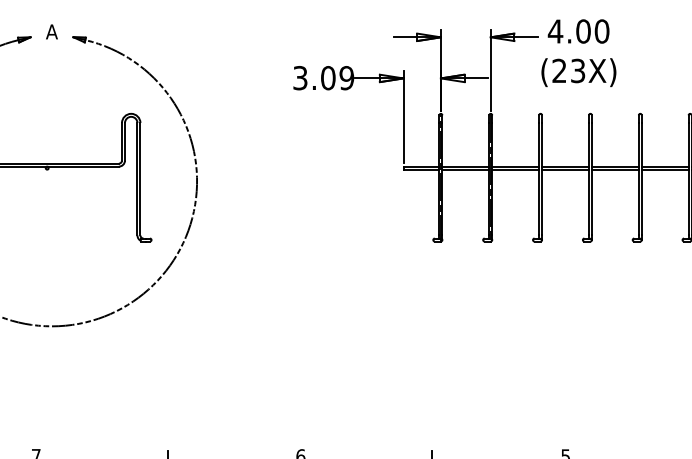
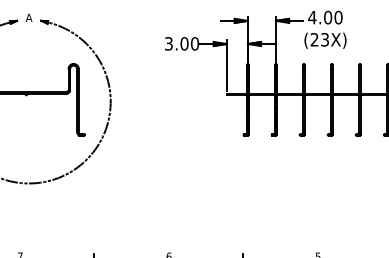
text: (346, 77) -> (194, 43), 3.09 -> 3.00

